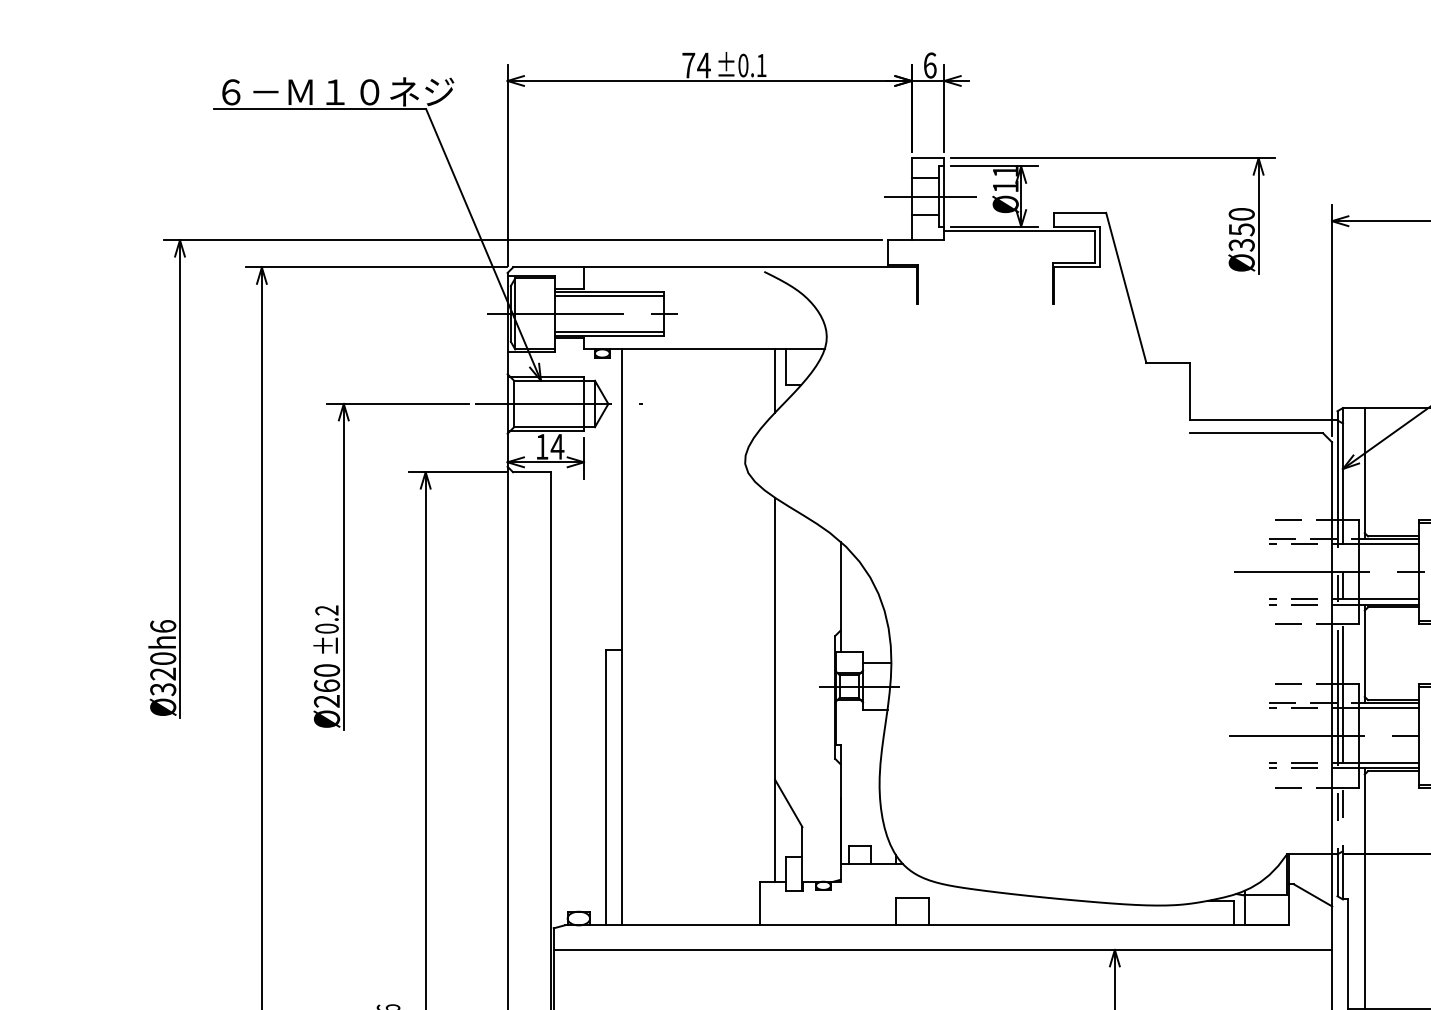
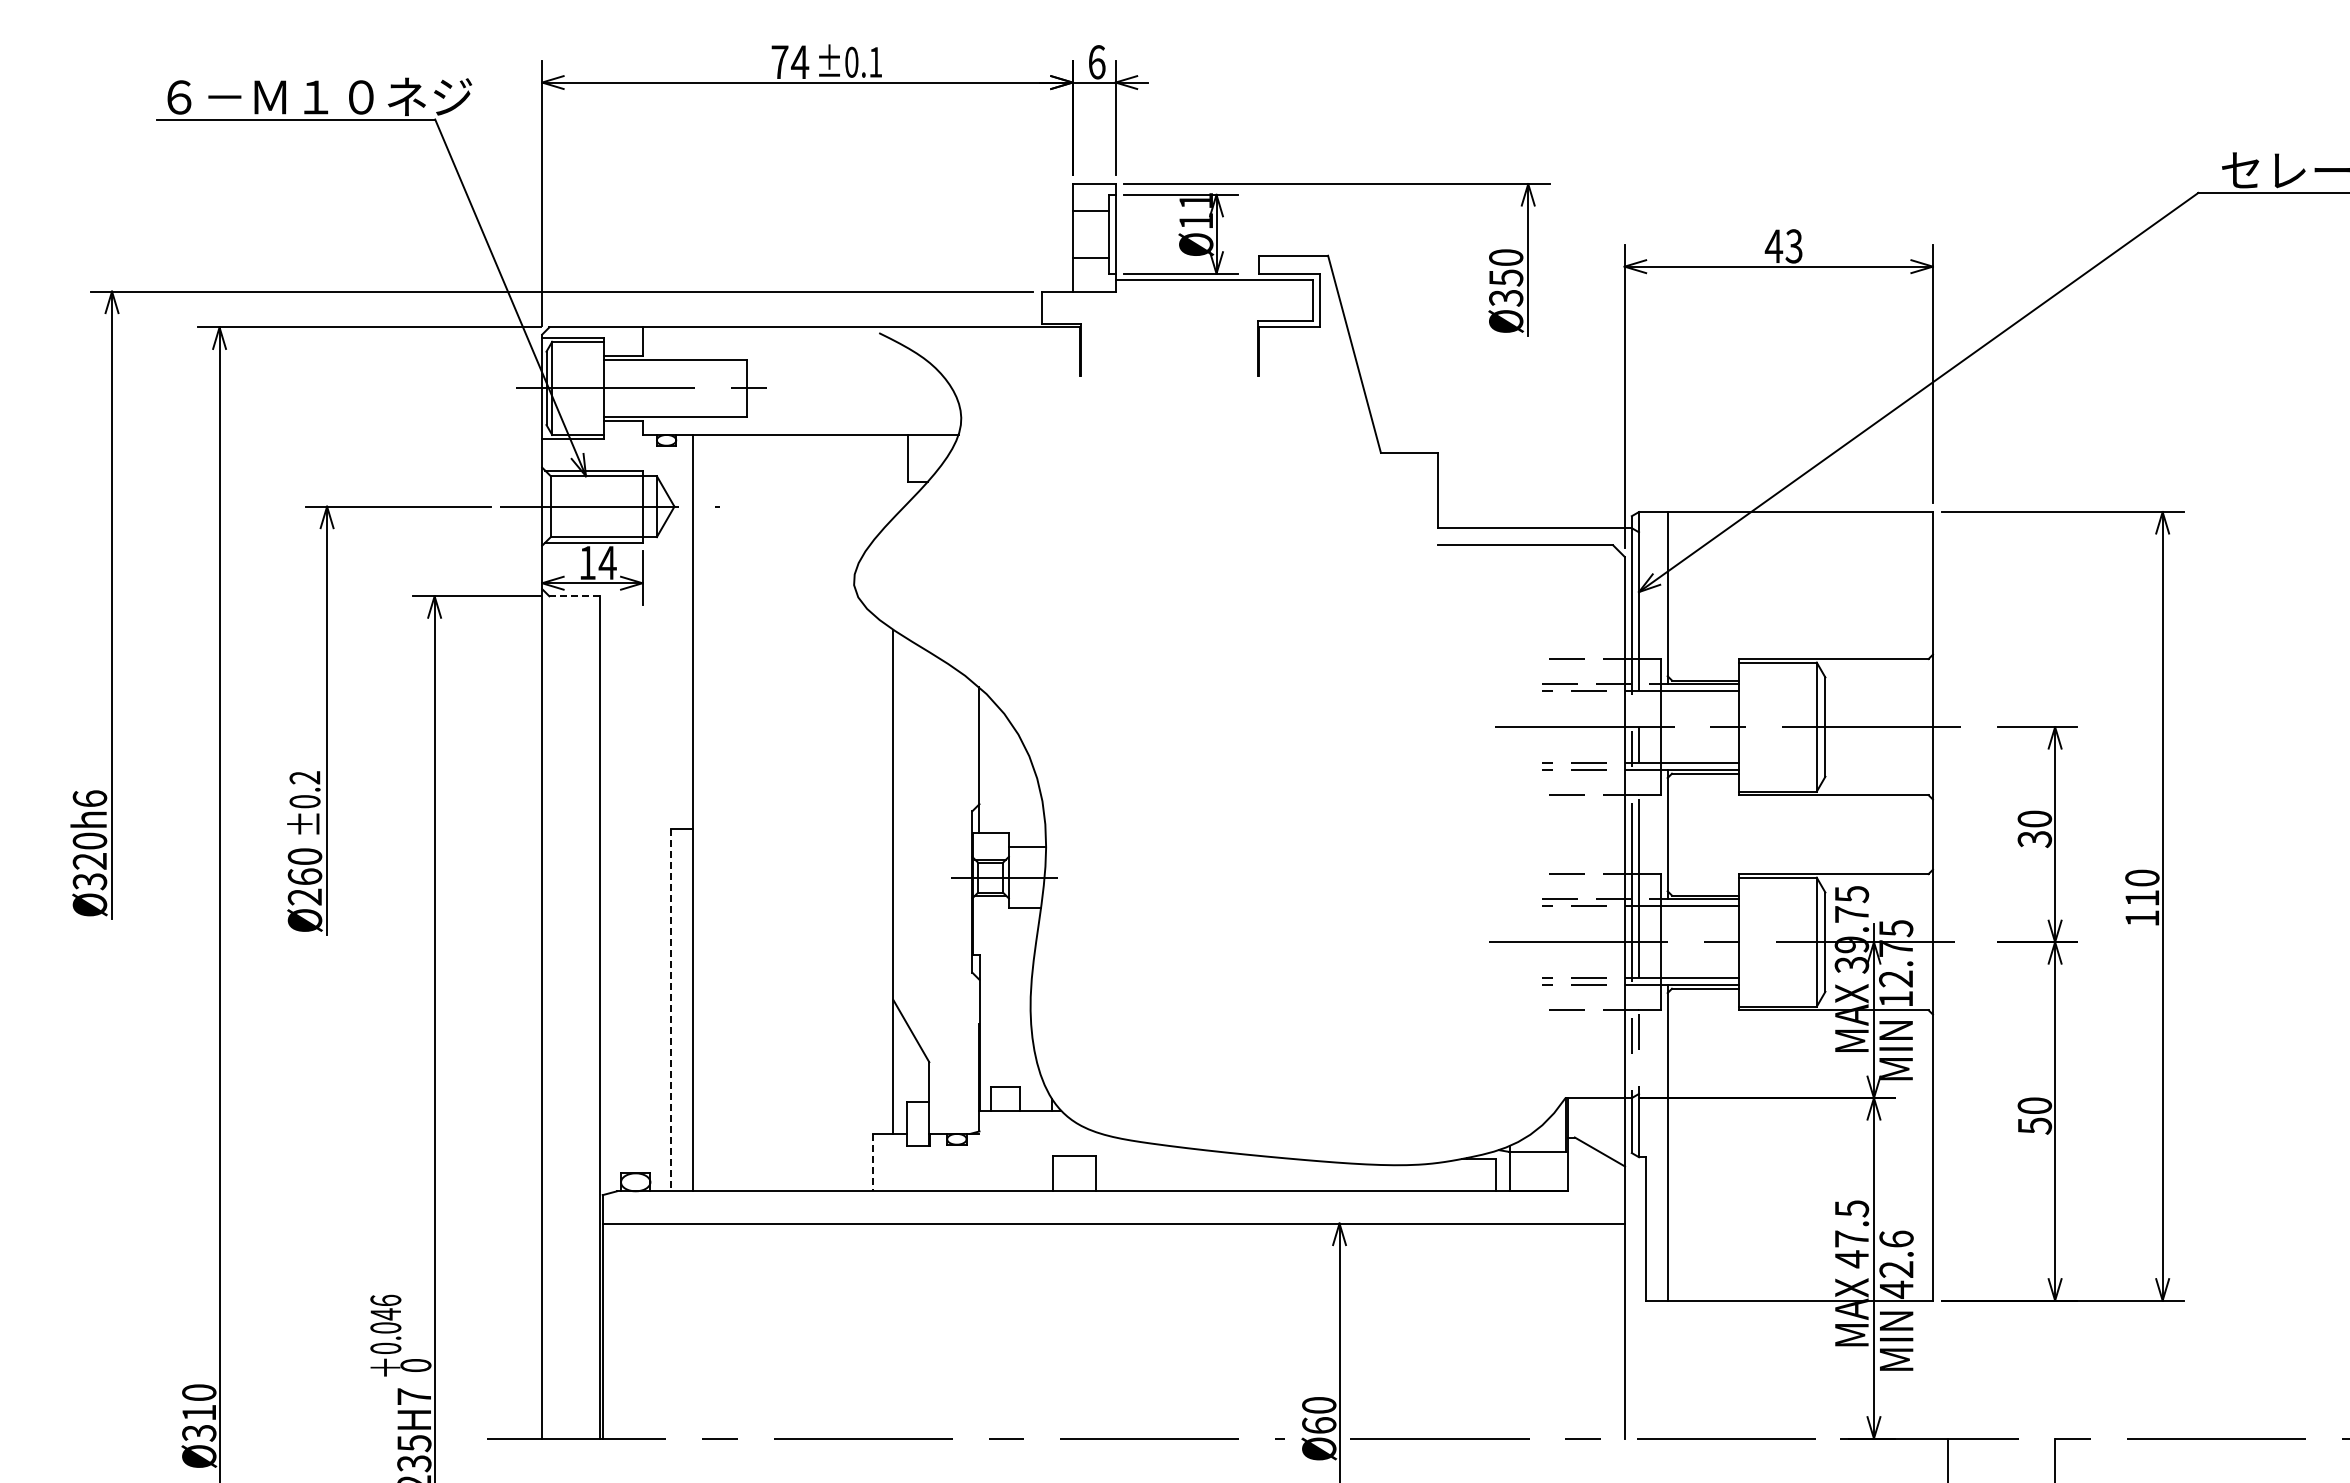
line: (930, 196) -> (1097, 234), removed
line: (609, 295) -> (675, 364), removed
line: (609, 332) -> (675, 412), removed
line: (775, 381) -> (893, 476), removed
line: (532, 472) -> (574, 596), solid -> dashed
line: (606, 787) -> (671, 1010), solid -> dashed
line: (759, 903) -> (873, 1162), solid -> dashed

